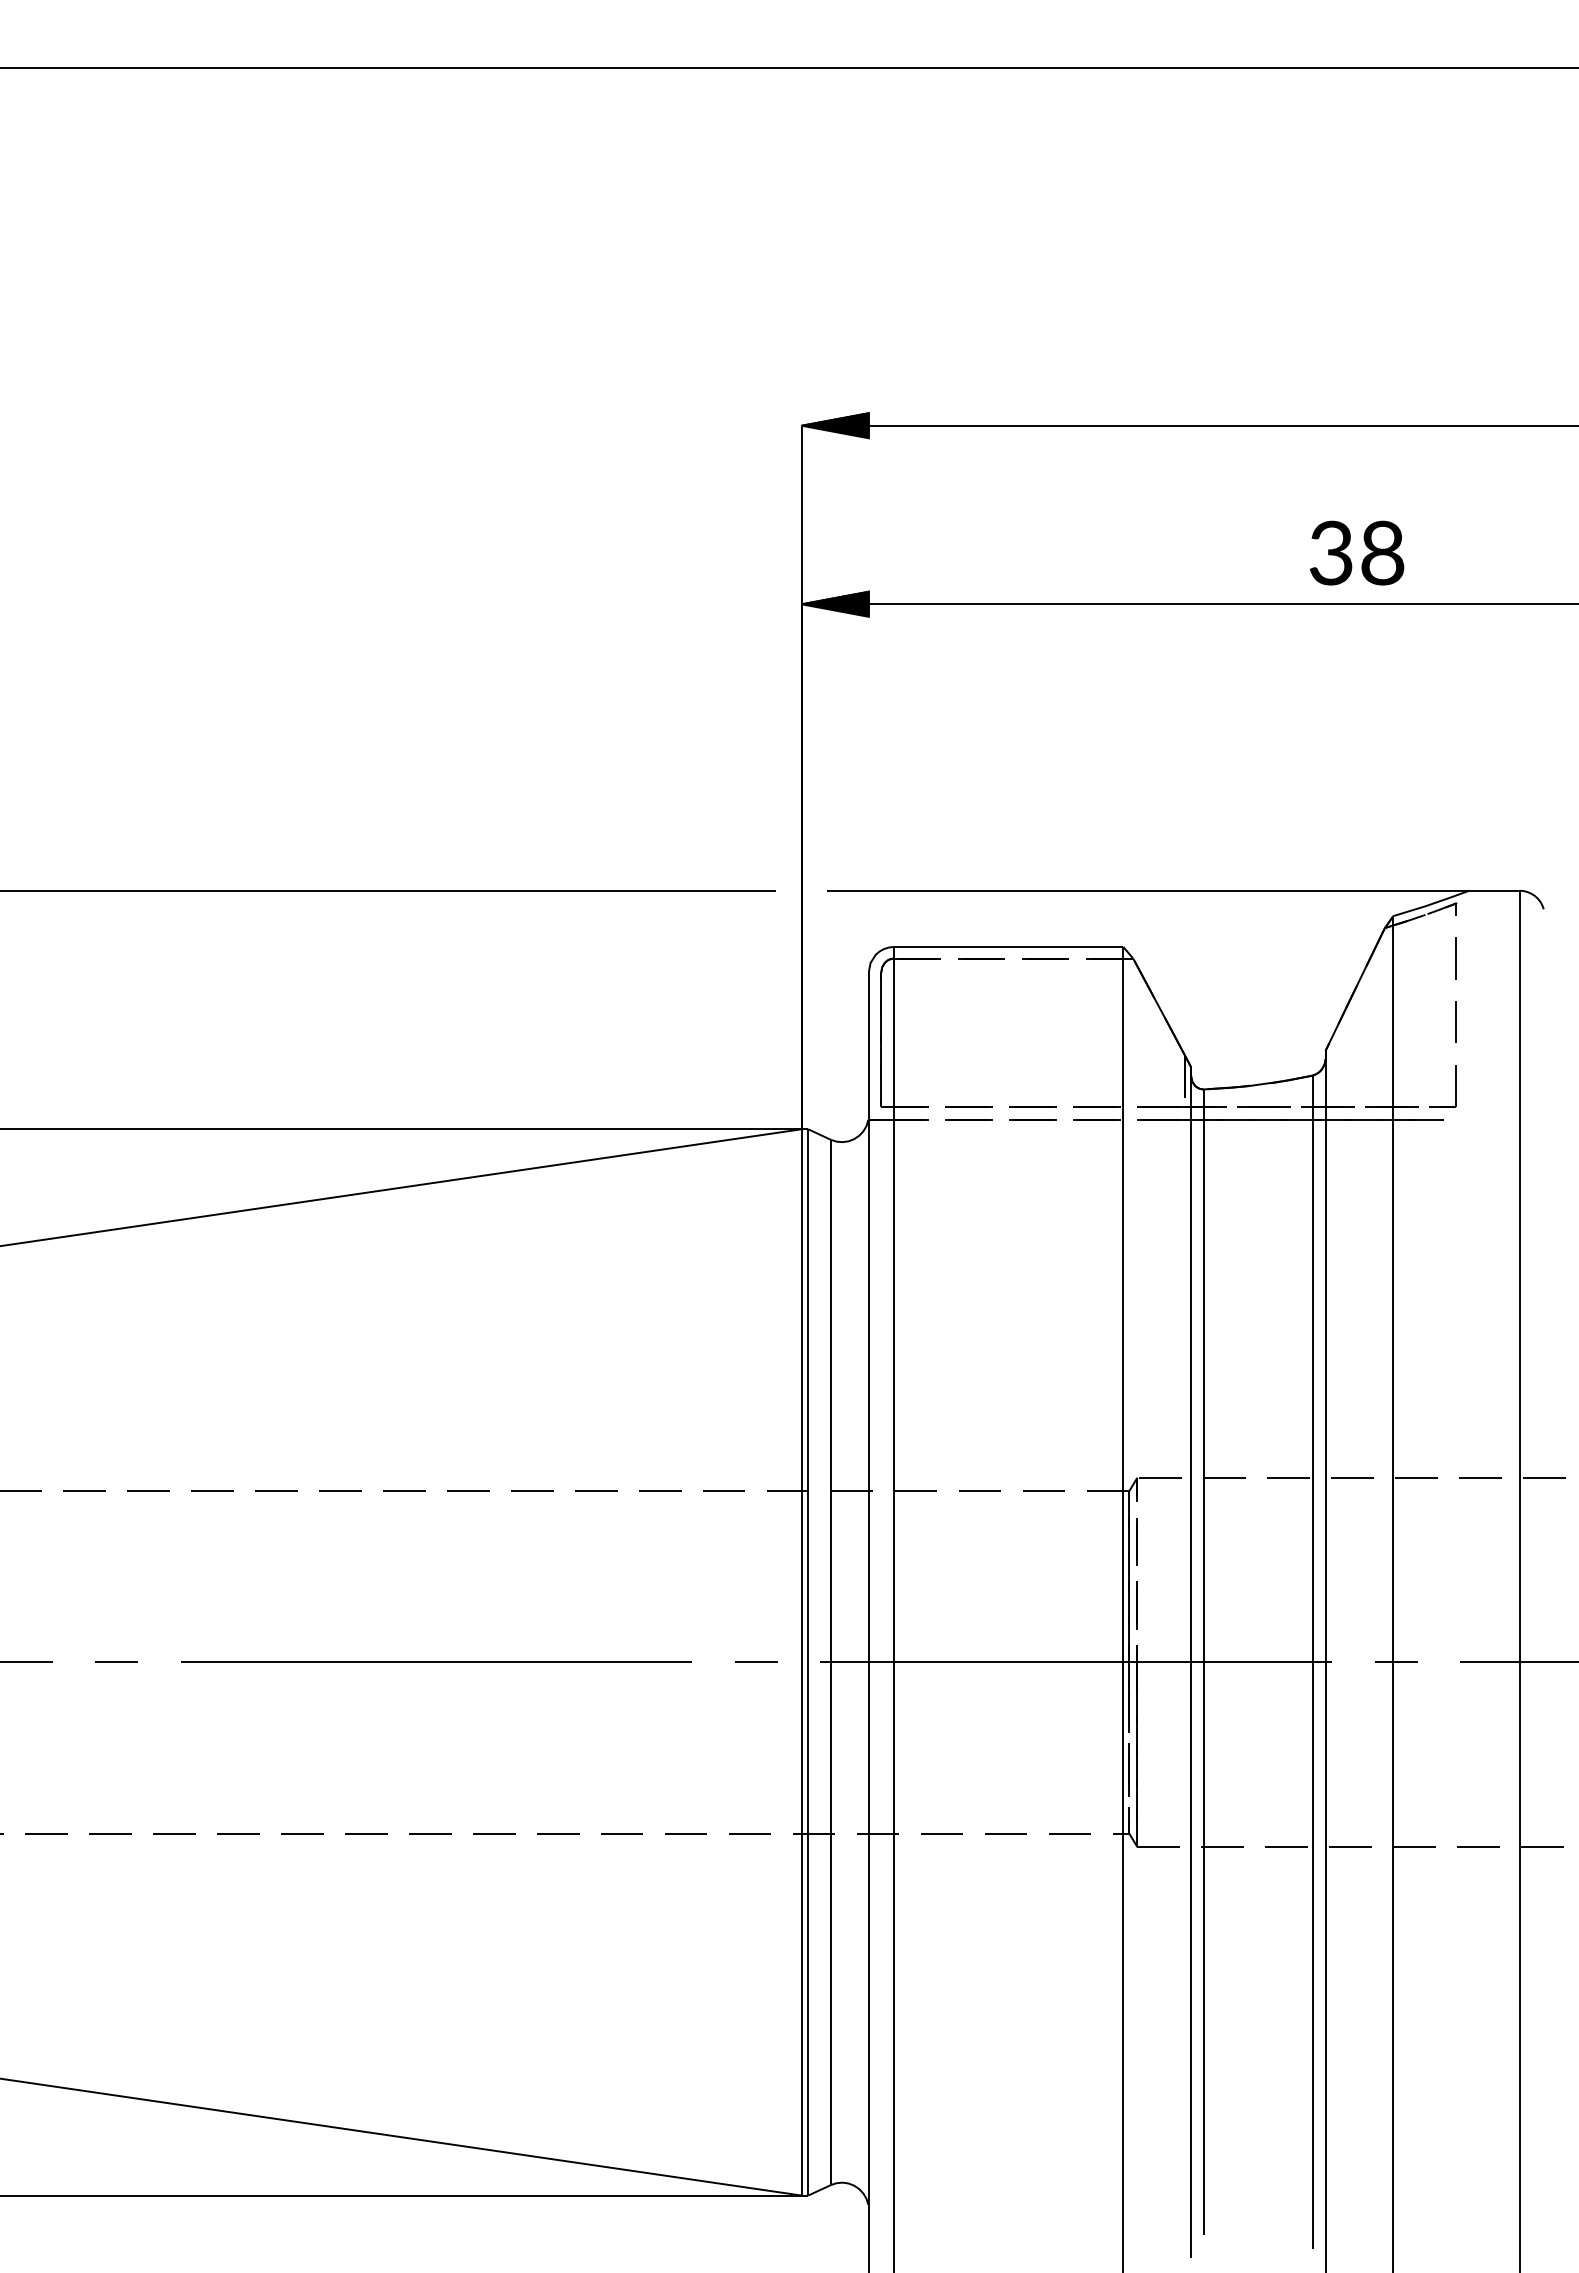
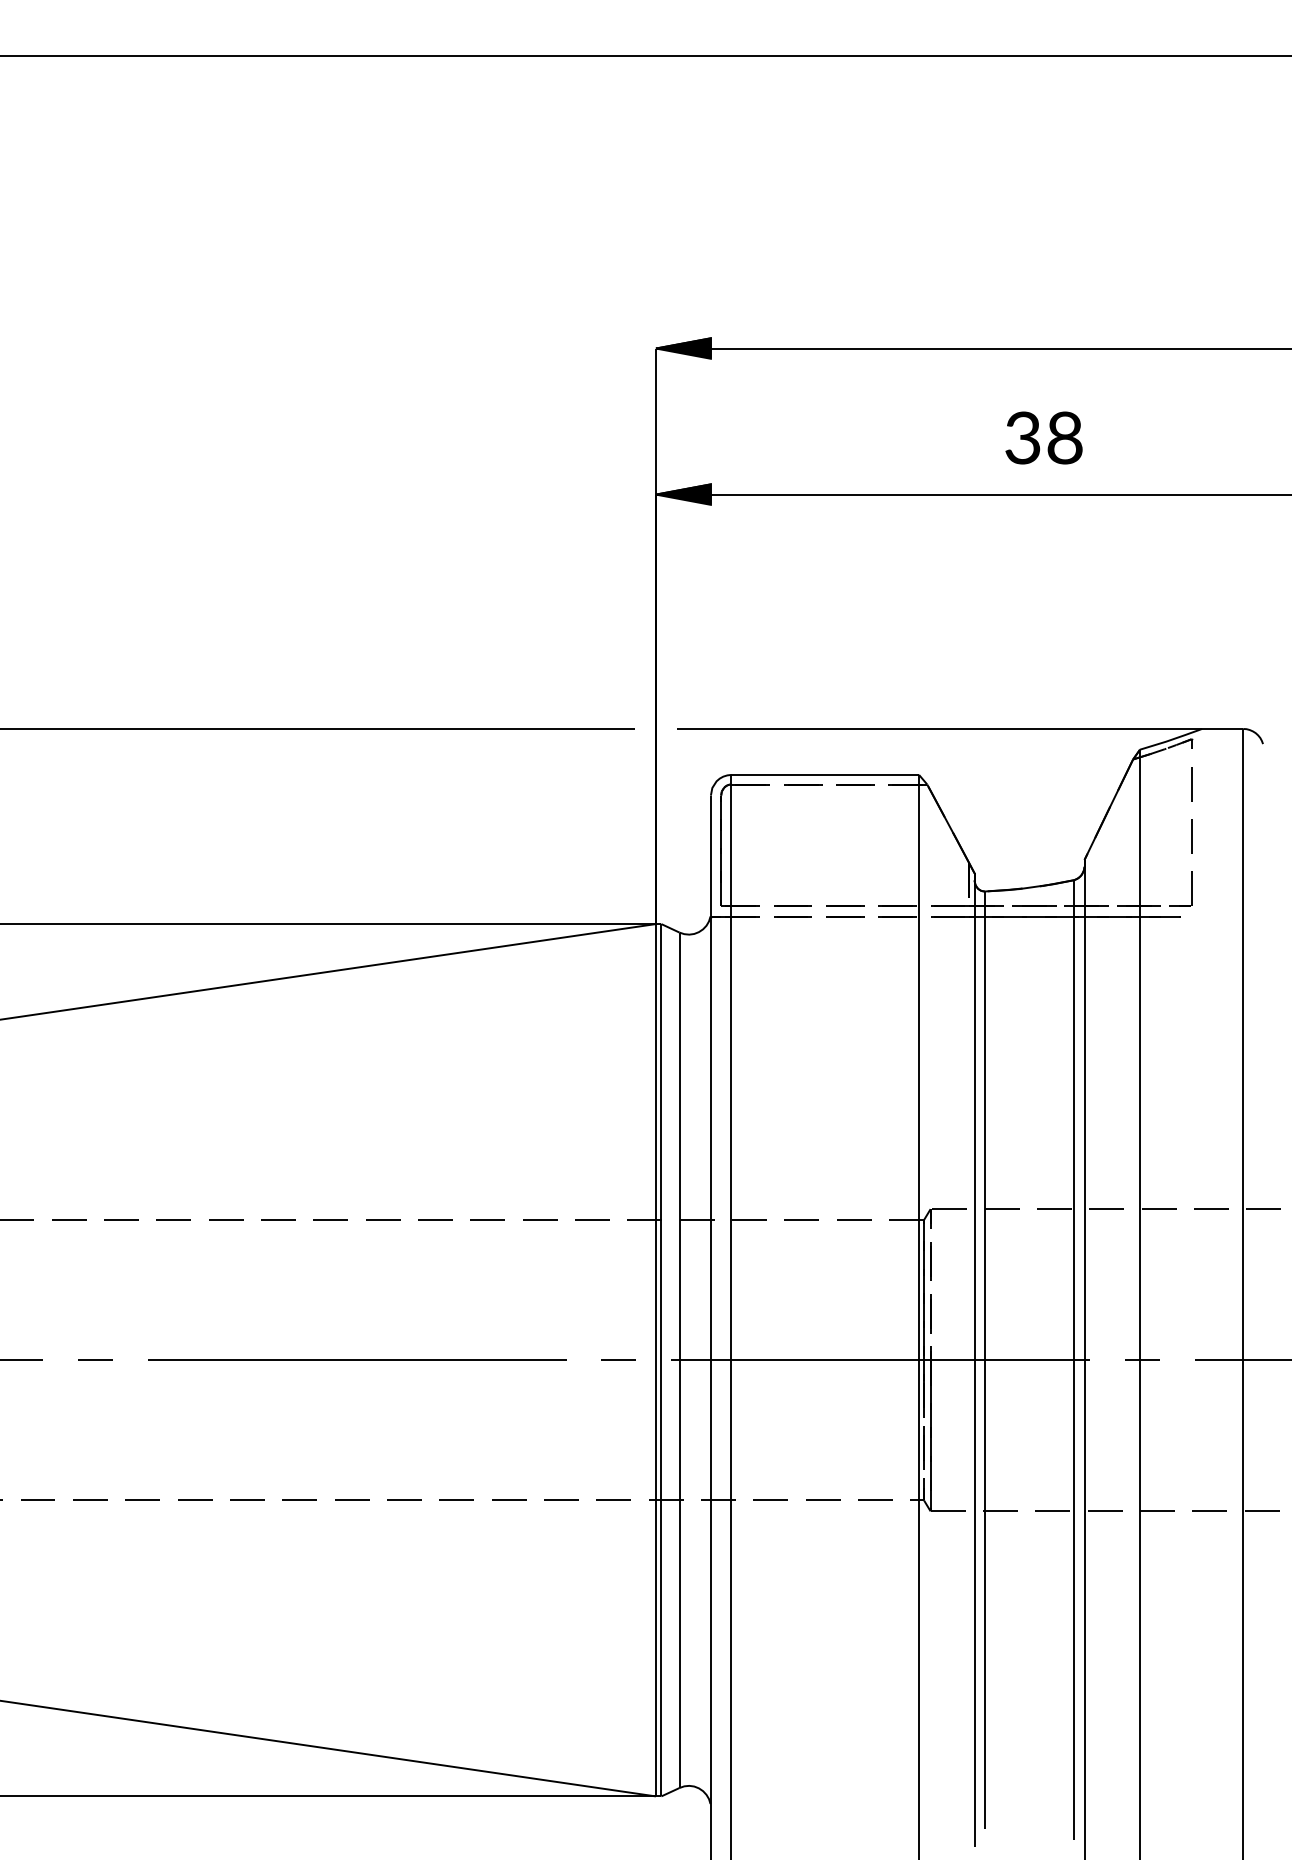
text: (1356, 552) -> (1043, 437), moved

